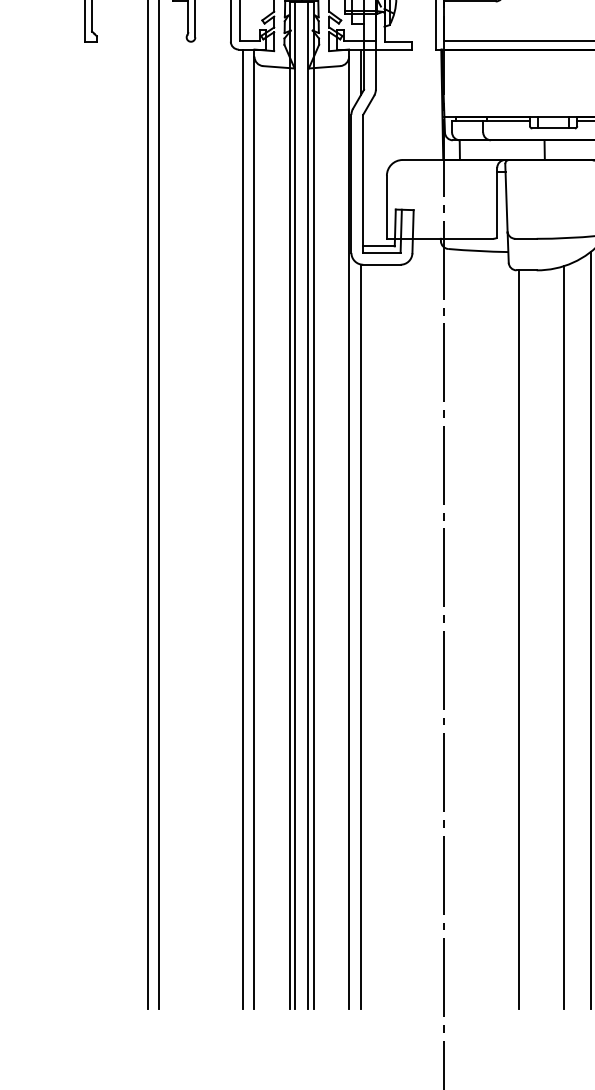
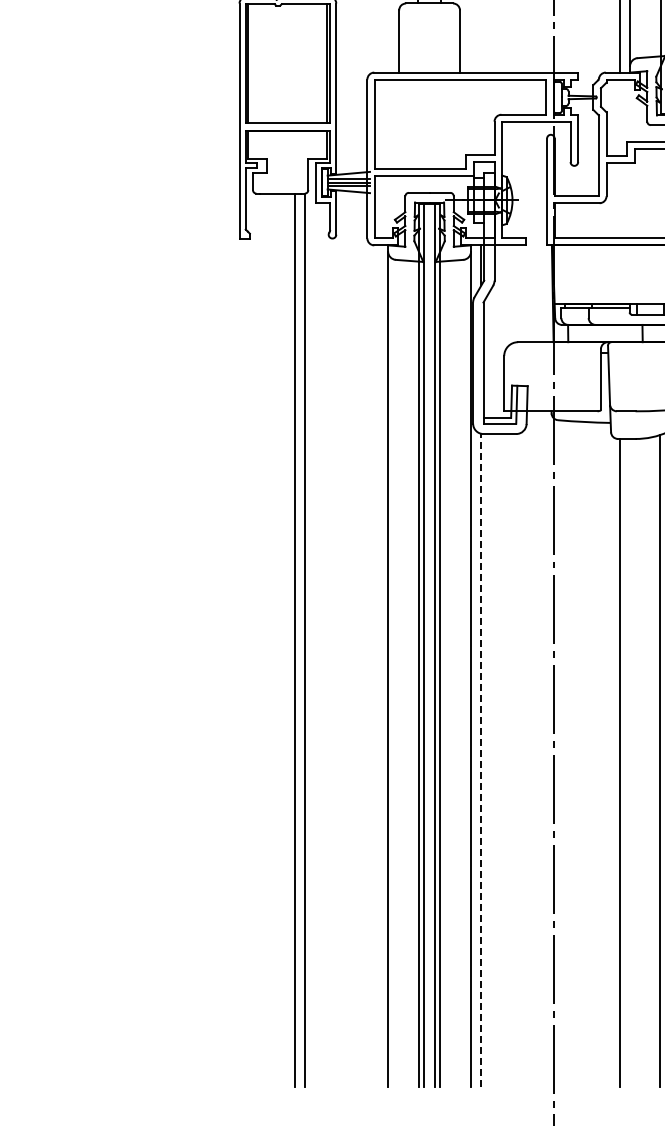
line: (242, 528) -> (377, 665), removed
line: (360, 635) -> (481, 759), solid -> dashed

